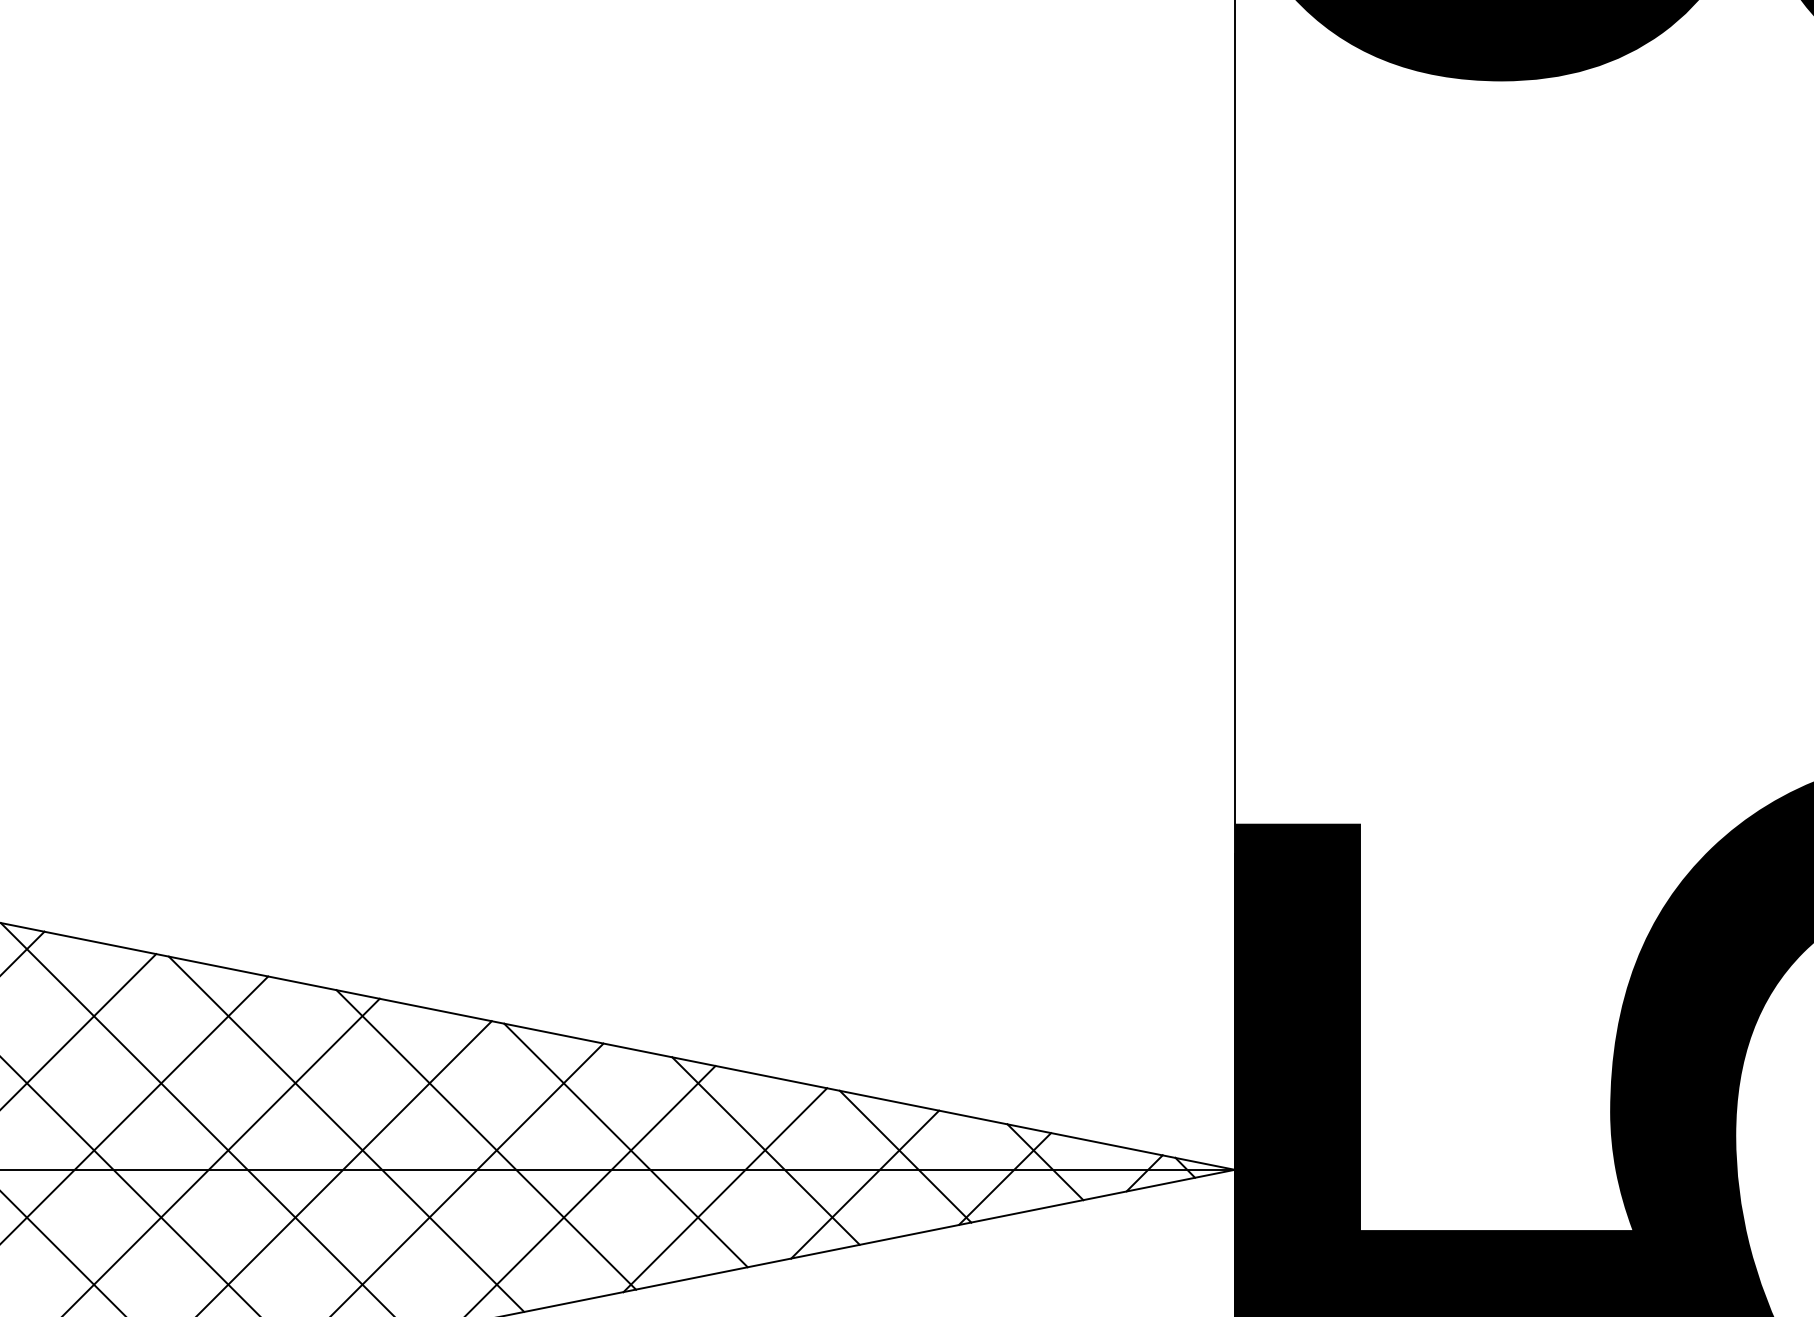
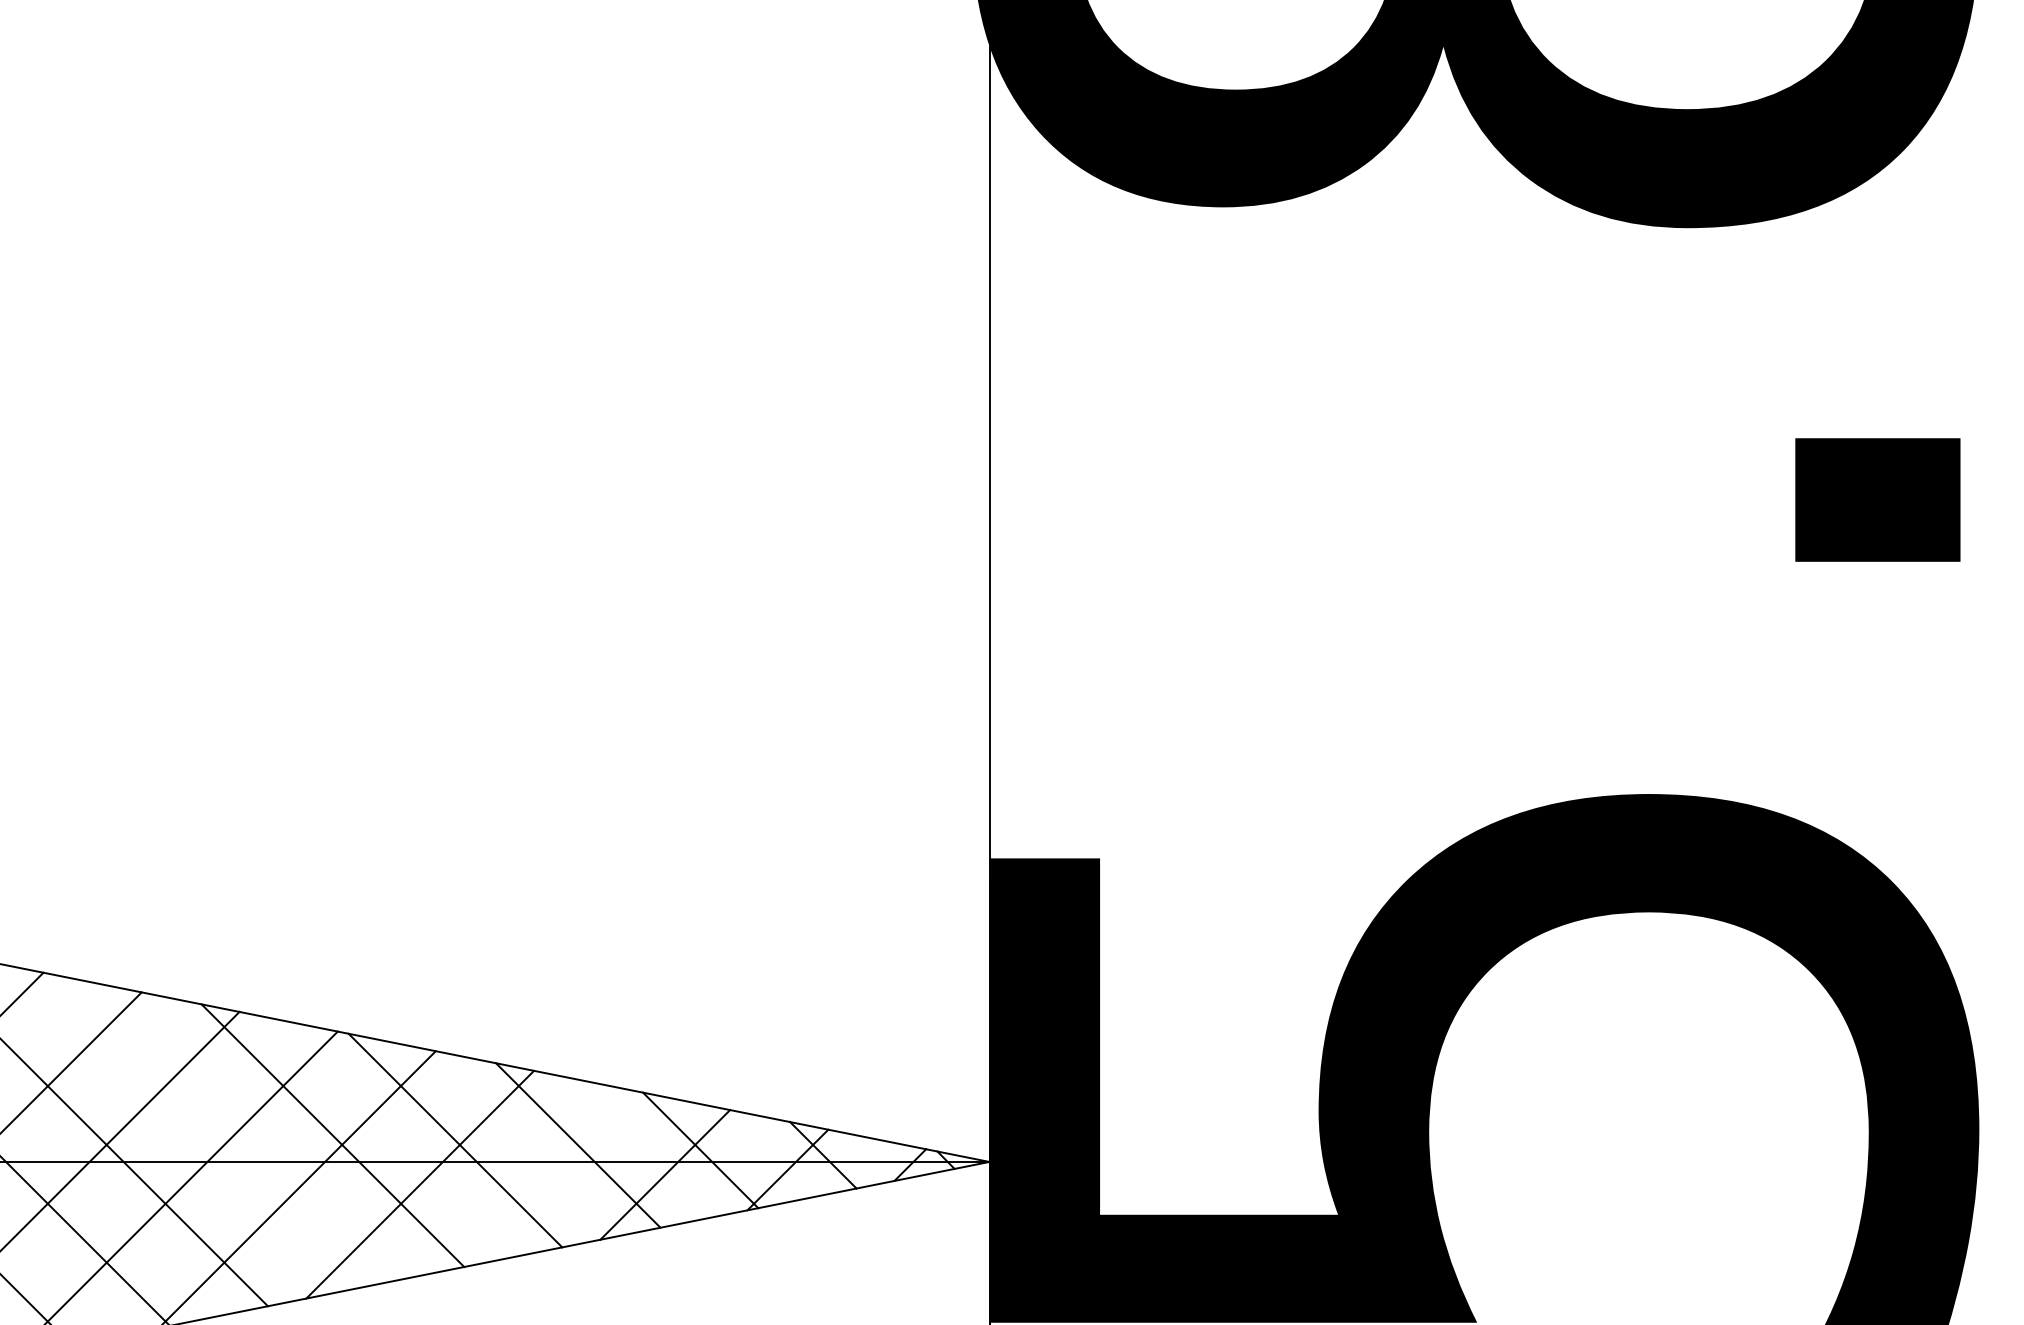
line: (346, 1133) -> (210, 1130), removed
line: (725, 1189) -> (542, 1179), removed

